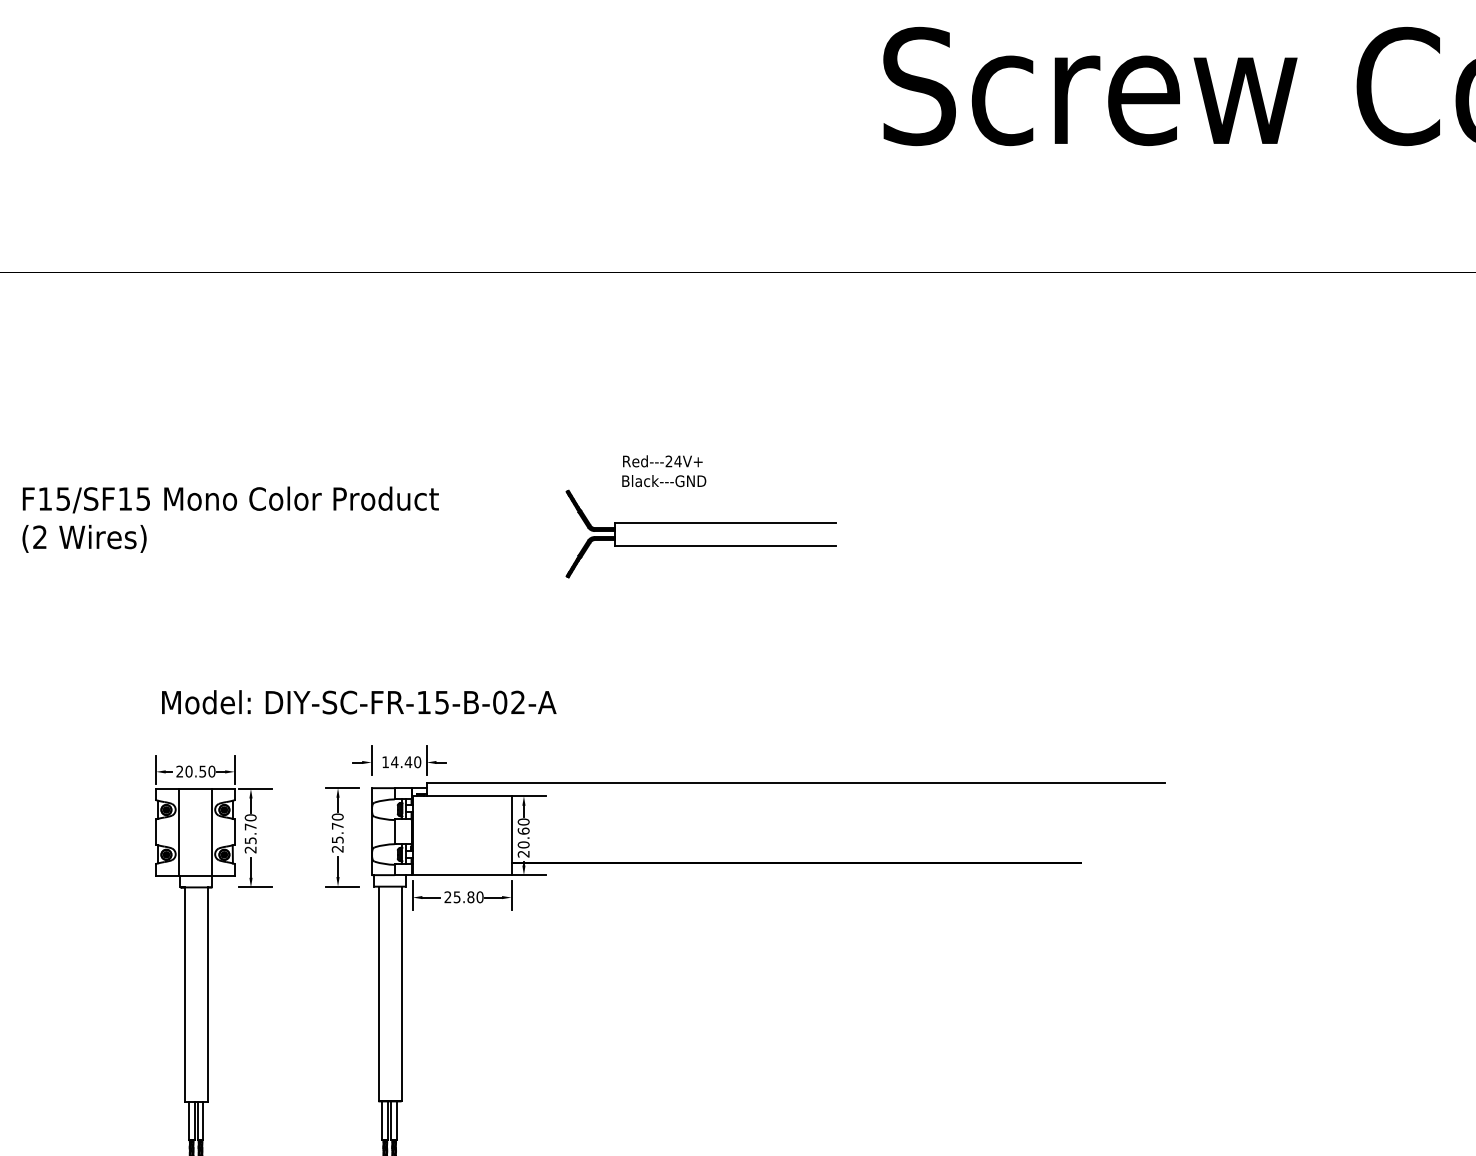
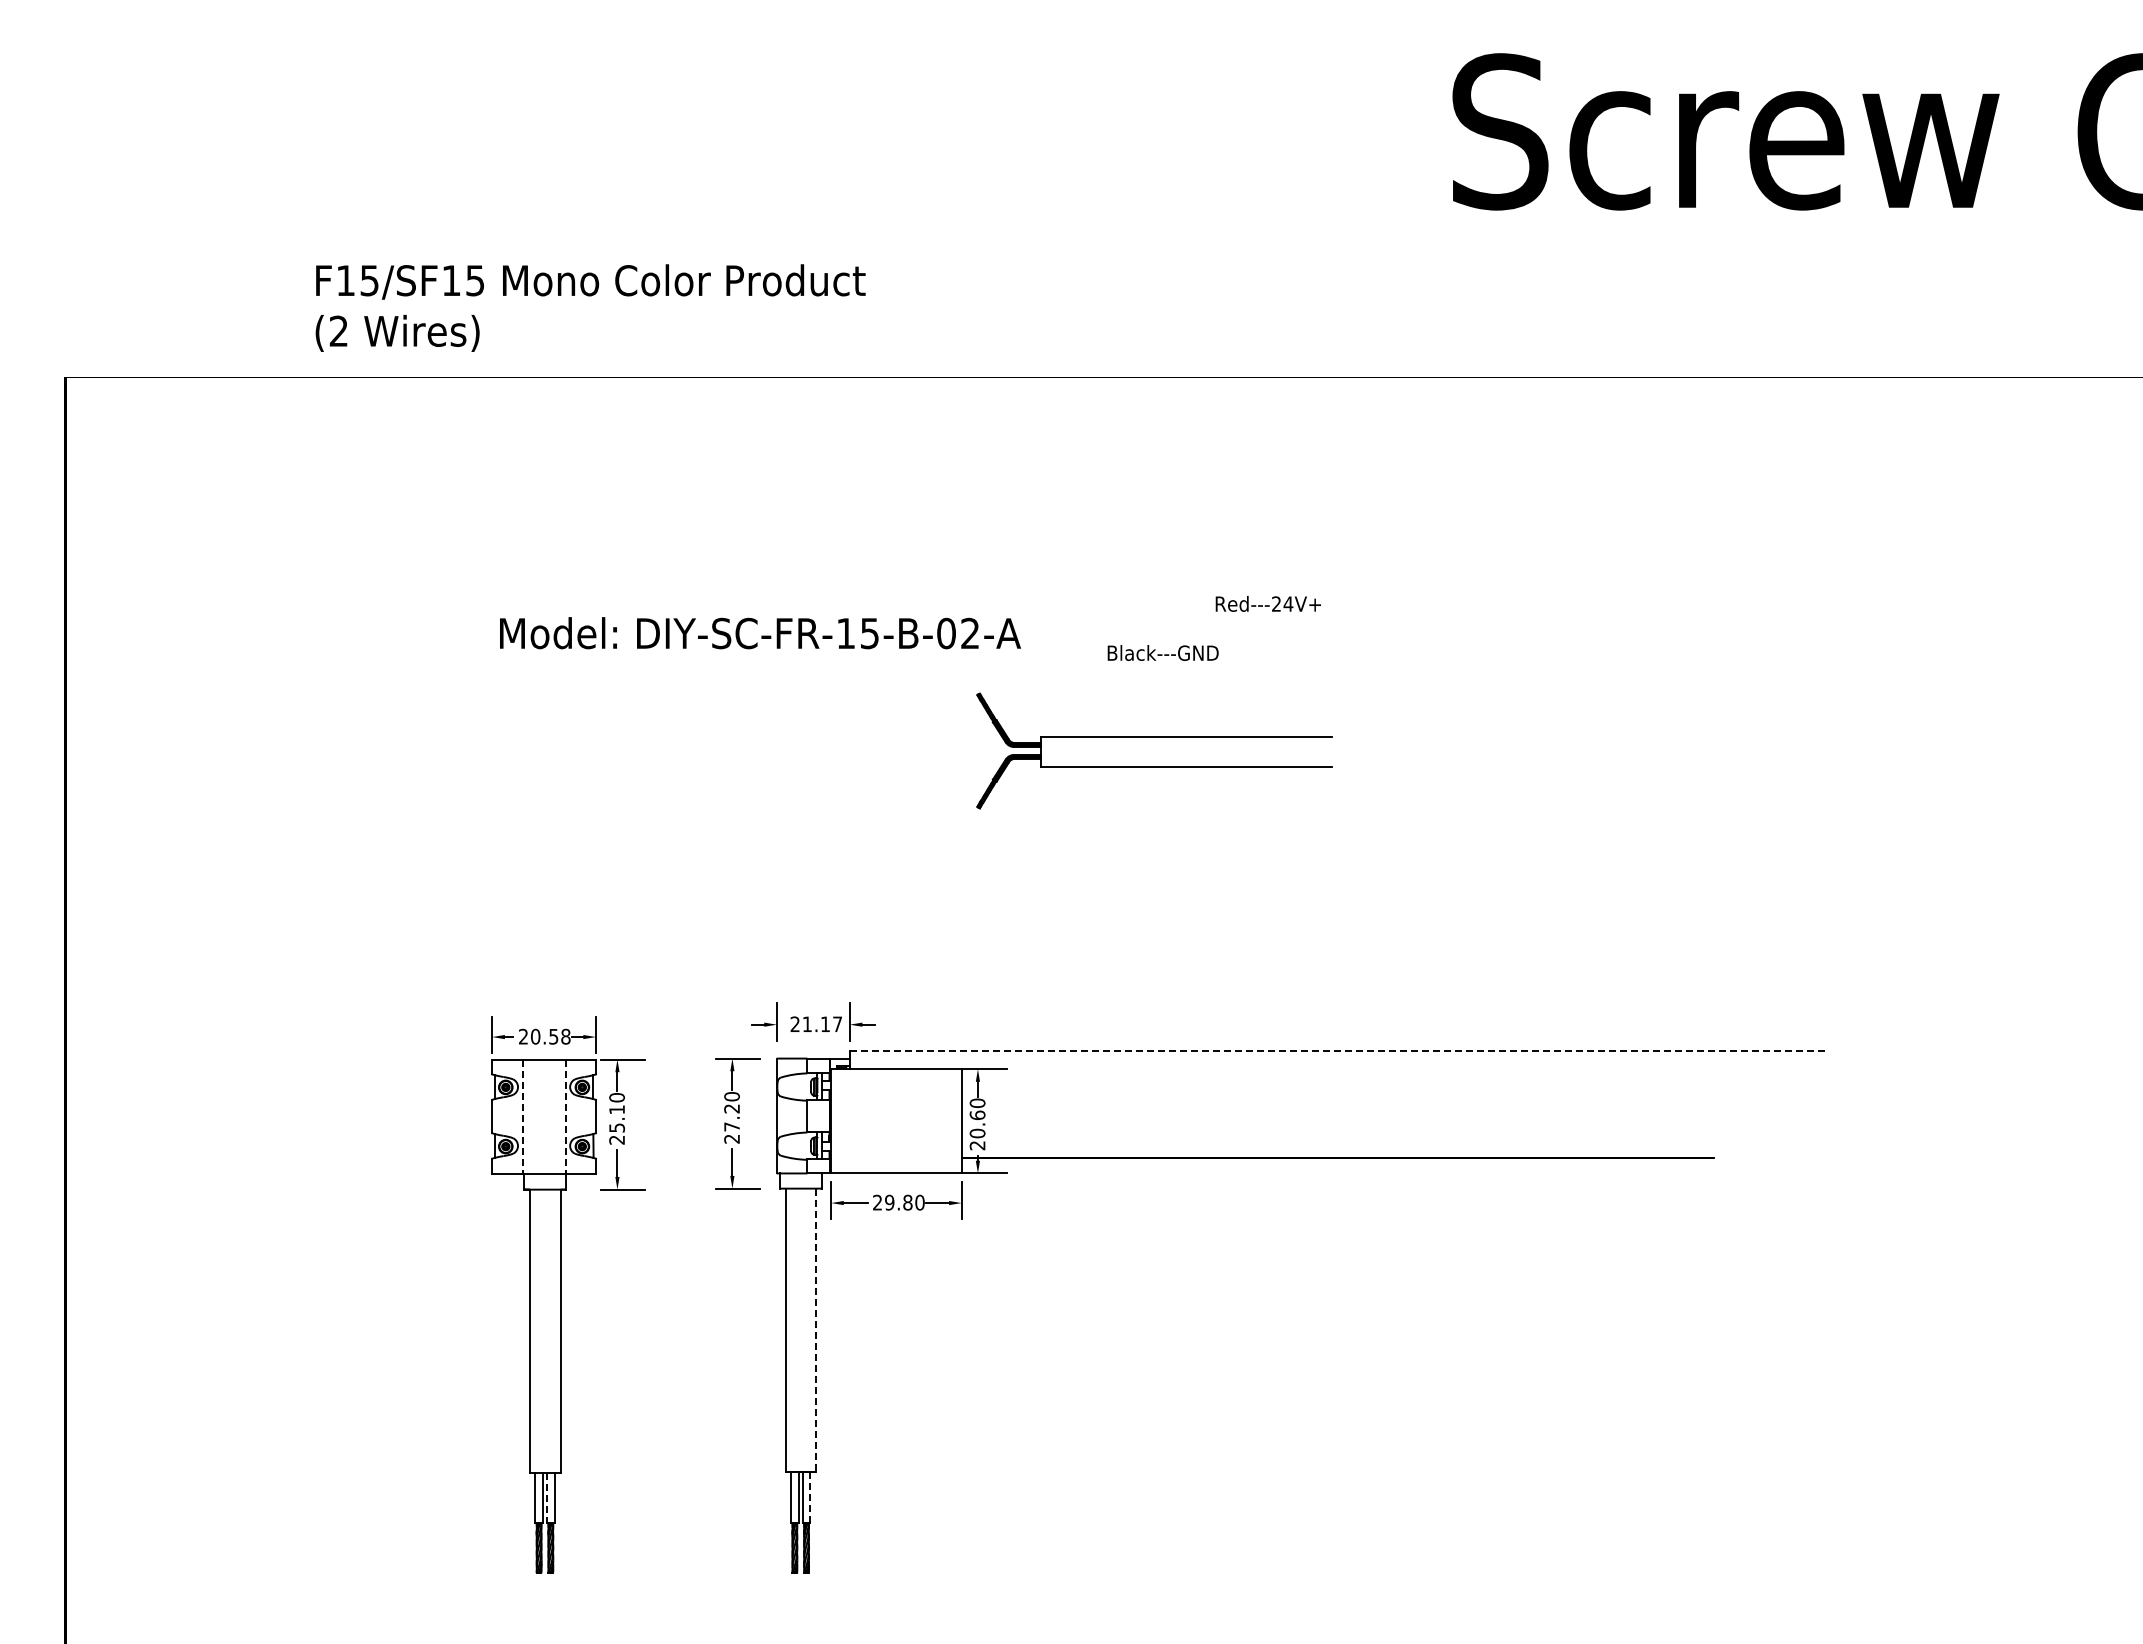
text: (662, 461) -> (1267, 603), moved
text: (230, 519) -> (590, 307), moved
part: (700, 523) -> (1154, 737), moved
text: (359, 702) -> (760, 633), moved
text: (401, 762) -> (816, 1024), 14.40 -> 21.17
text: (211, 771) -> (565, 1036), 20.50 -> 20.58
line: (796, 782) -> (1337, 1051), solid -> dashed
text: (250, 826) -> (616, 1109), 25.70 -> 25.10
line: (179, 832) -> (522, 1117), solid -> dashed
line: (211, 832) -> (565, 1117), solid -> dashed
text: (337, 832) -> (731, 1117), 25.70 -> 27.20
text: (456, 897) -> (889, 1202), 25.80 -> 29.80
line: (401, 994) -> (816, 1330), solid -> dashed
line: (198, 1120) -> (547, 1497), solid -> dashed
line: (397, 1120) -> (810, 1497), solid -> dashed

